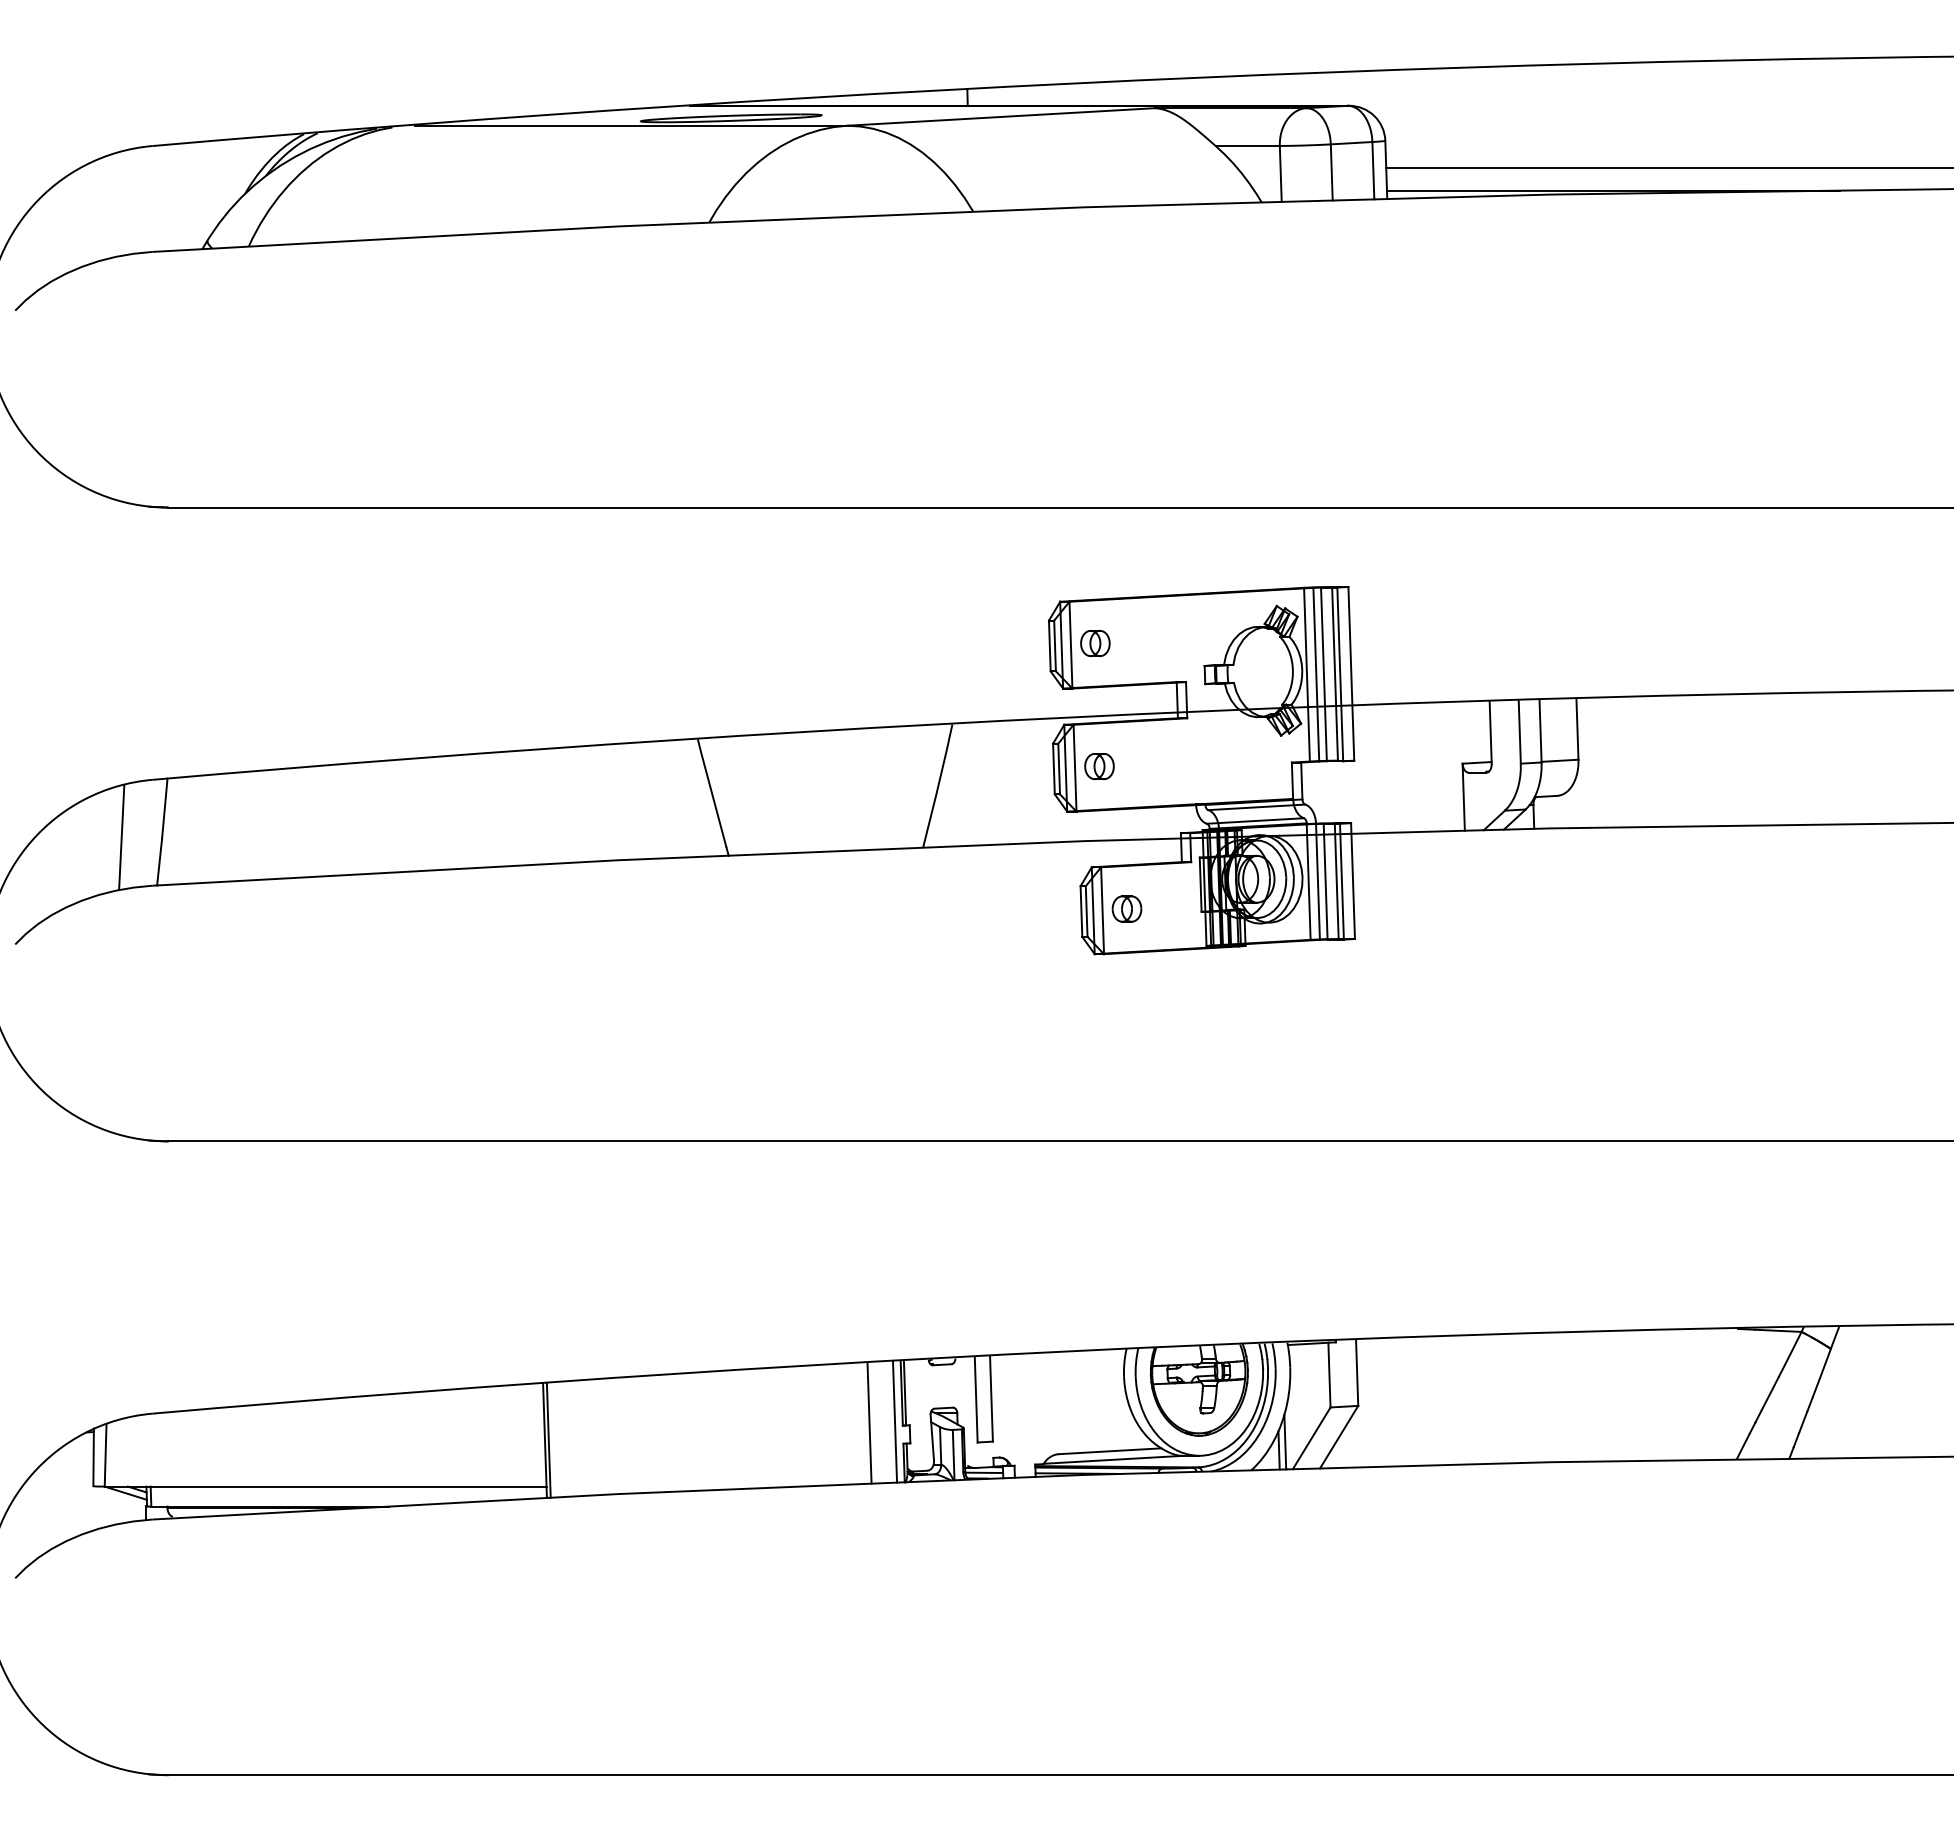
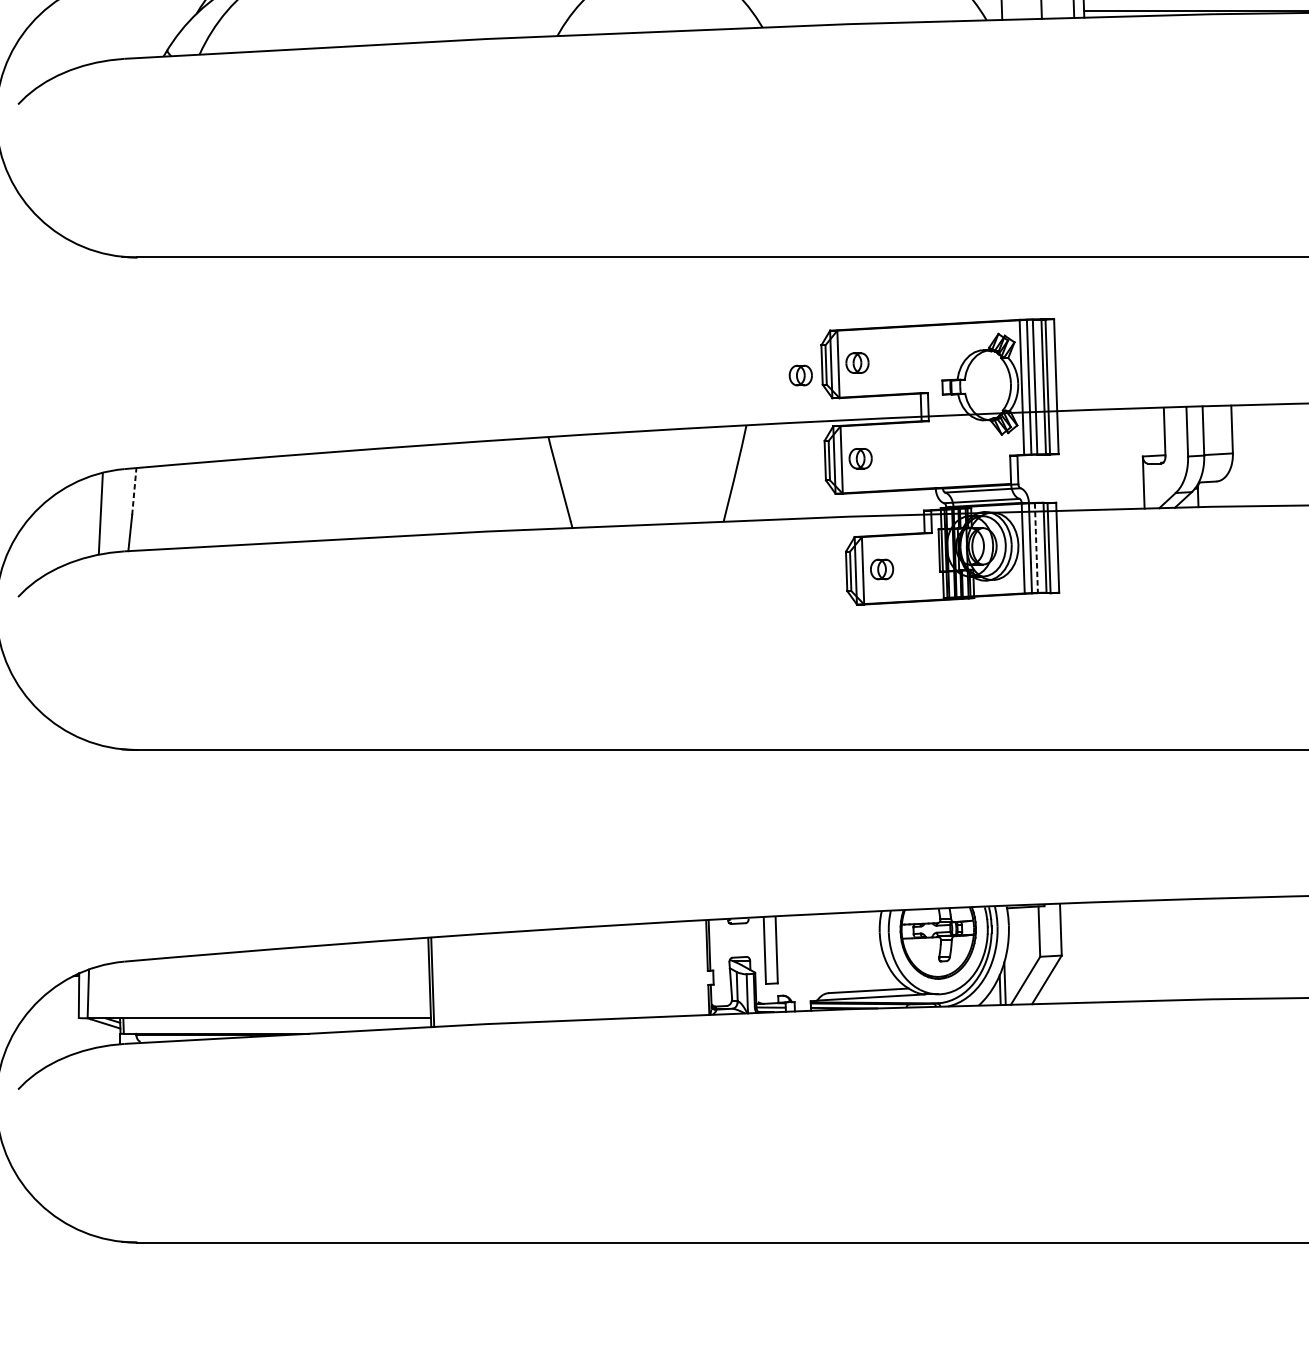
part: (1022, 659) -> (800, 375), added
line: (164, 808) -> (134, 491), solid -> dashed
line: (1325, 881) -> (1036, 548), solid -> dashed
line: (895, 1421) -> (702, 967), removed
line: (869, 1423) -> (681, 969), removed

